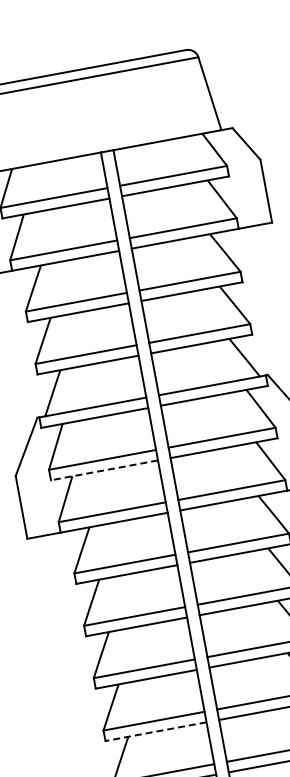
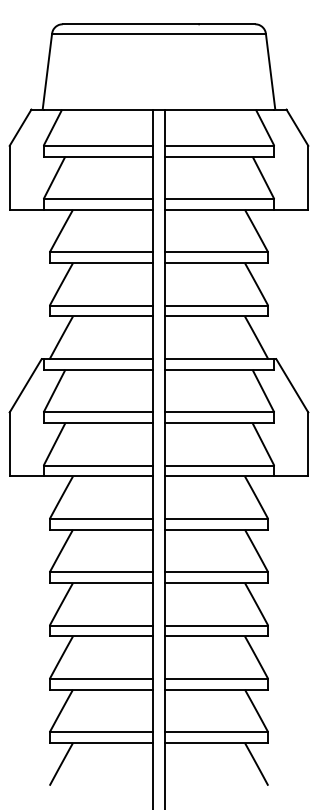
line: (103, 470) -> (97, 423), dashed -> solid
line: (155, 731) -> (100, 689), dashed -> solid

